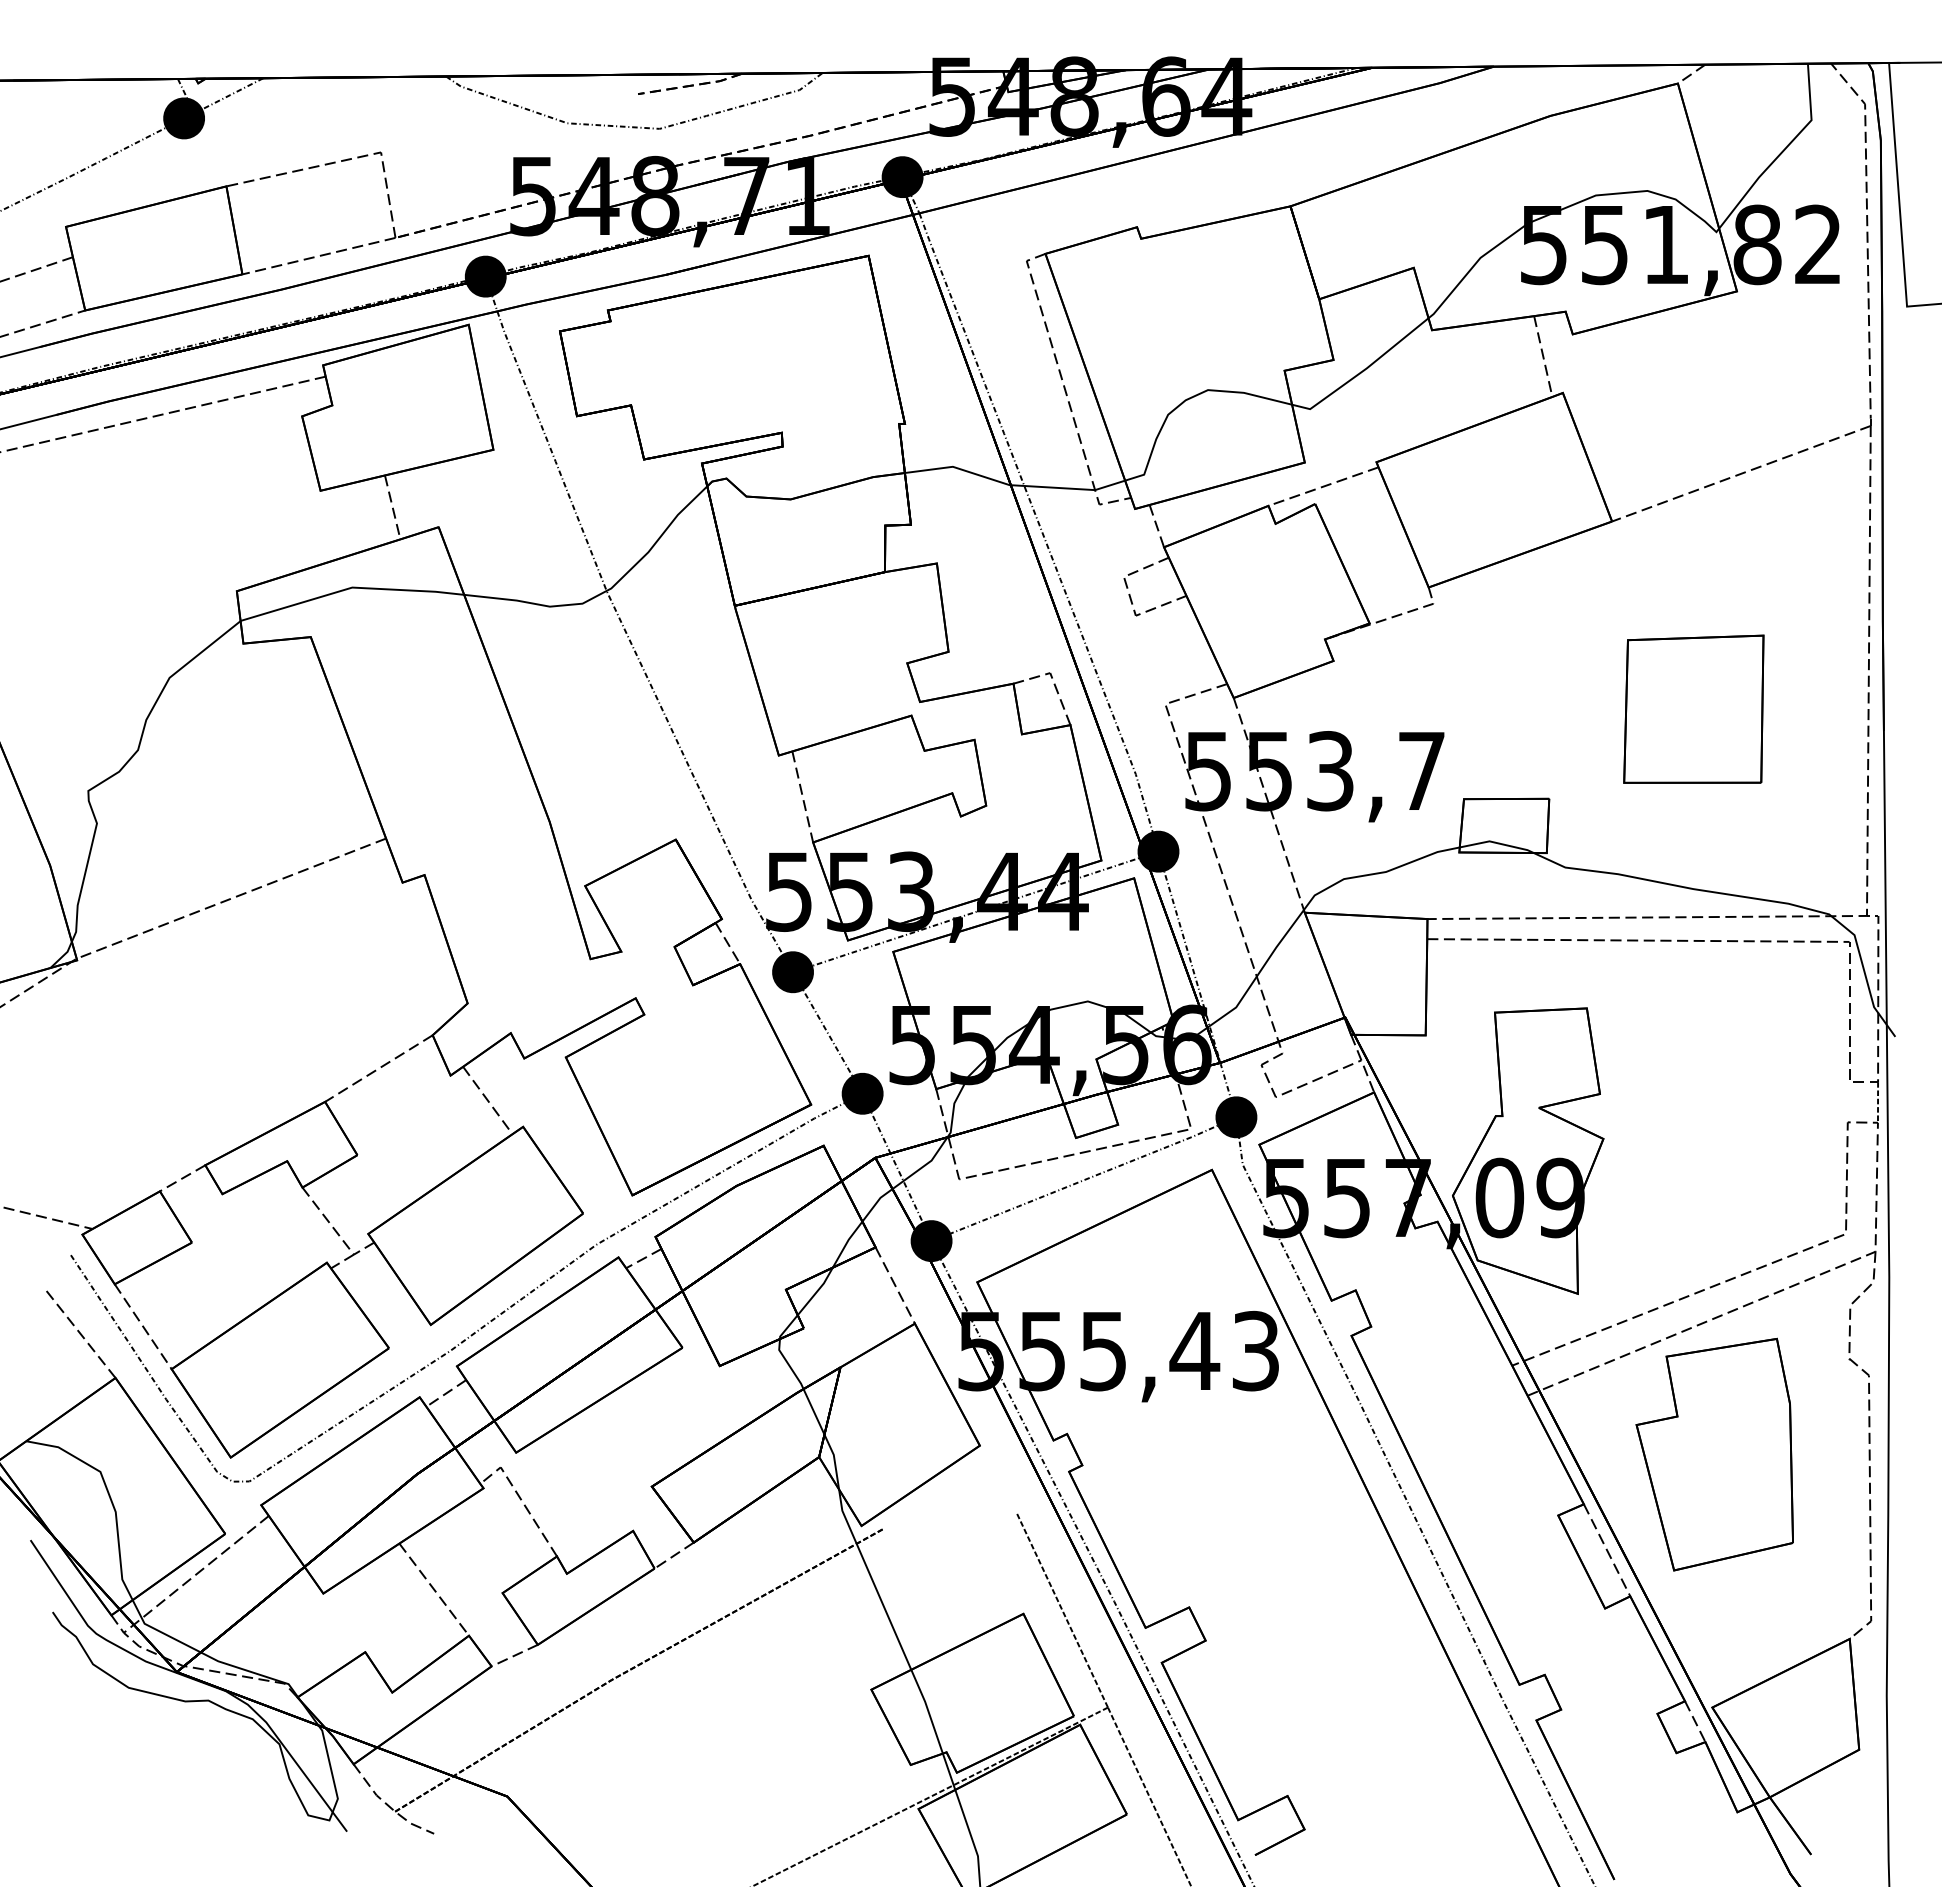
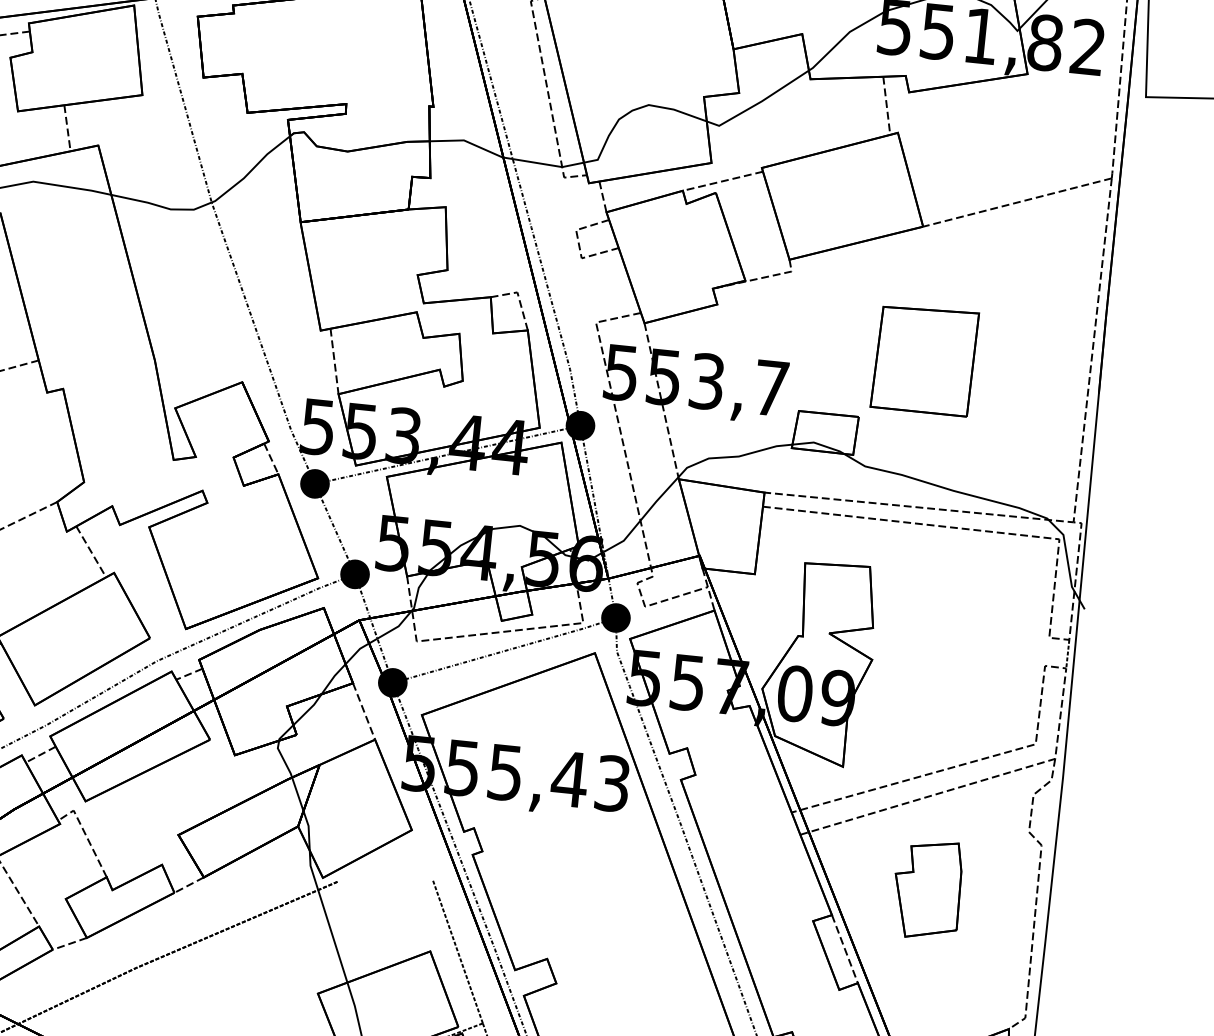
part: (1693, 708) -> (924, 359), moved
part: (1714, 1454) -> (927, 889), size x0.6

